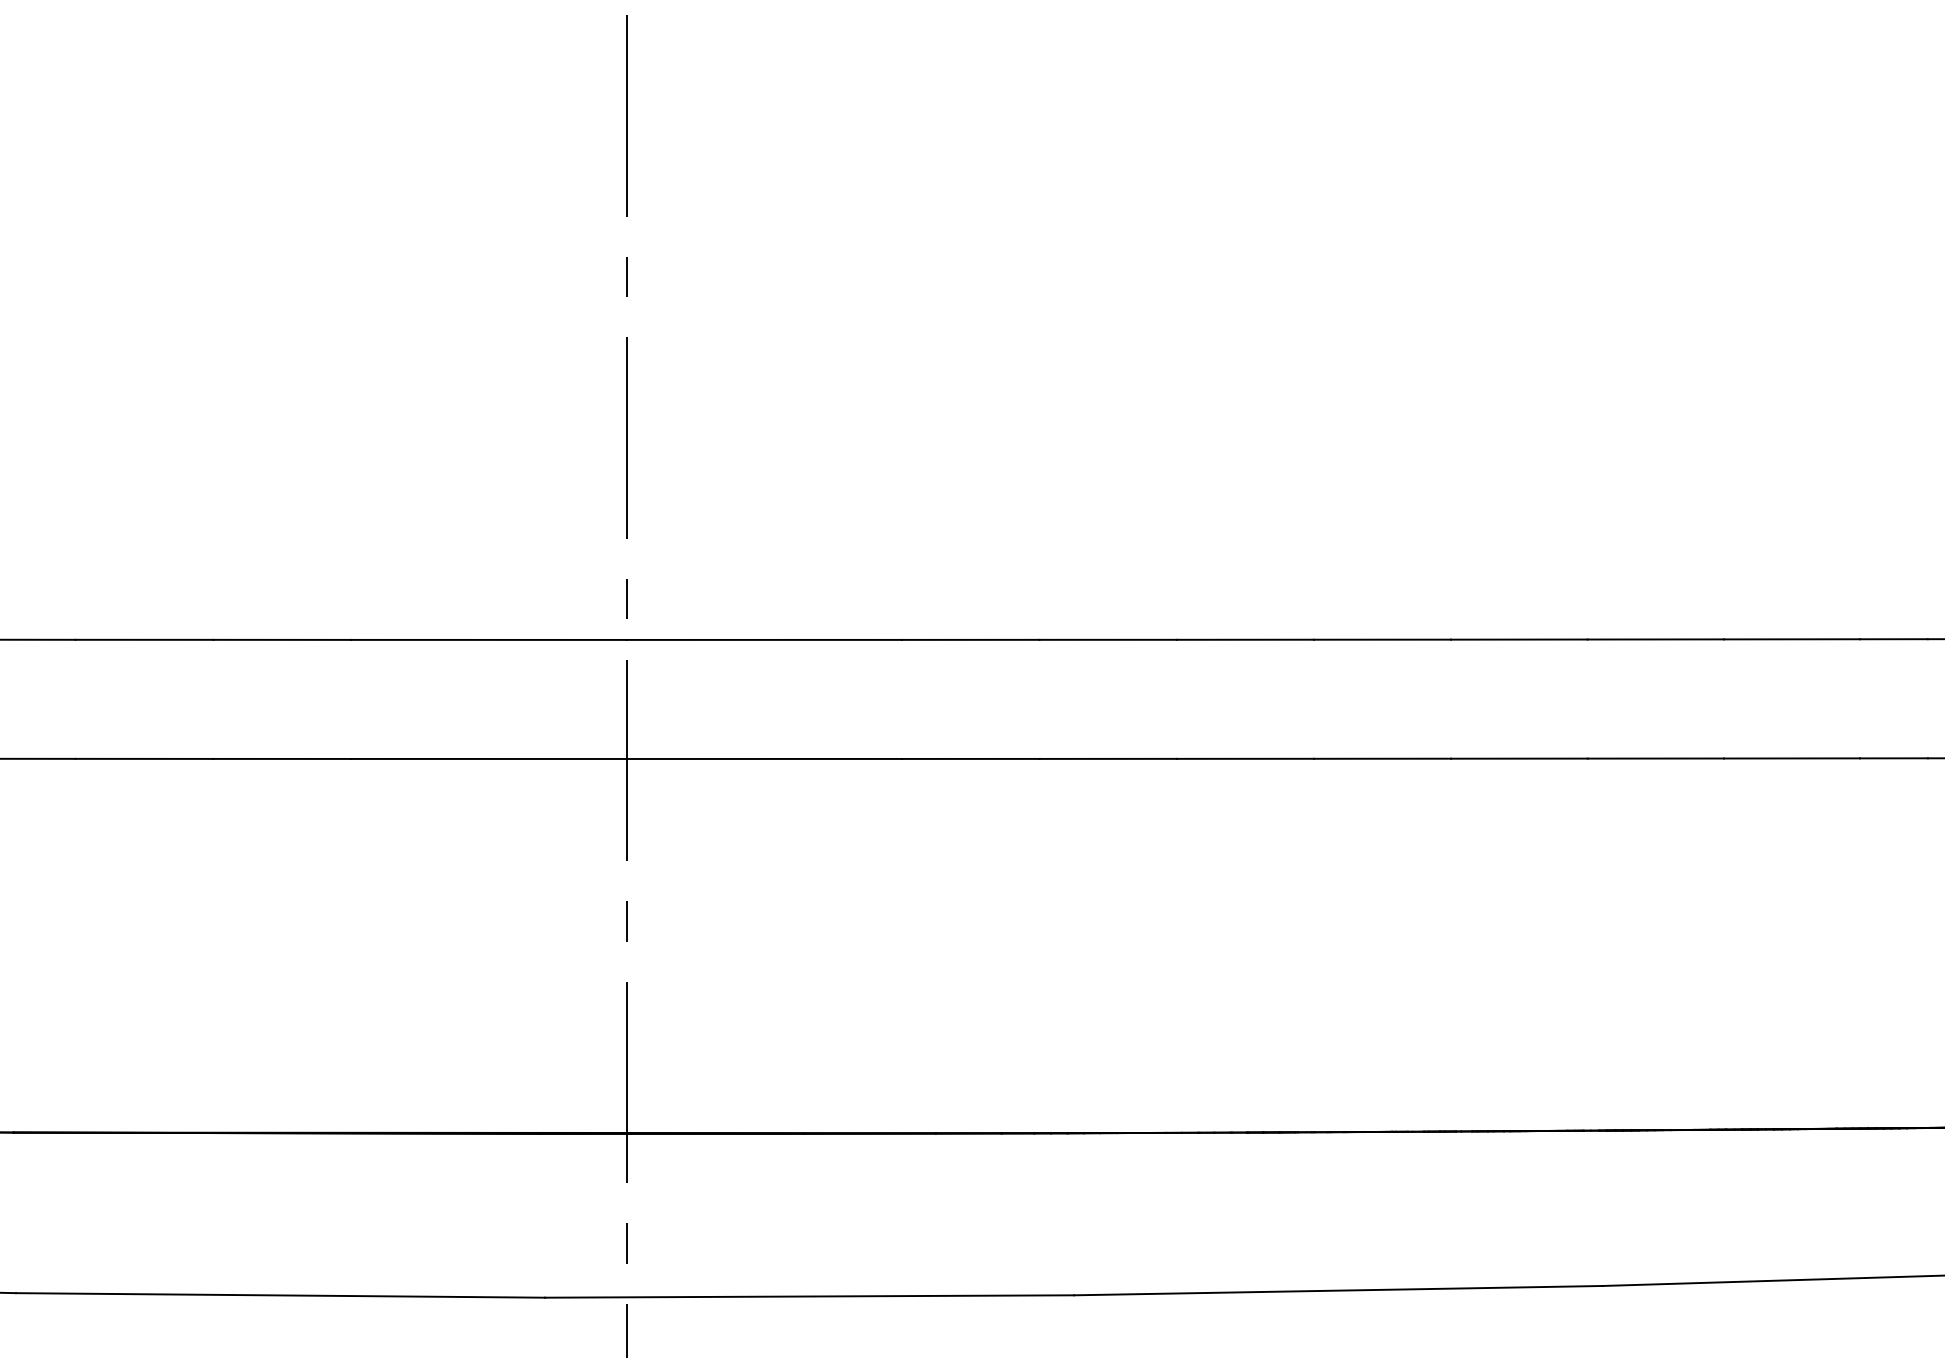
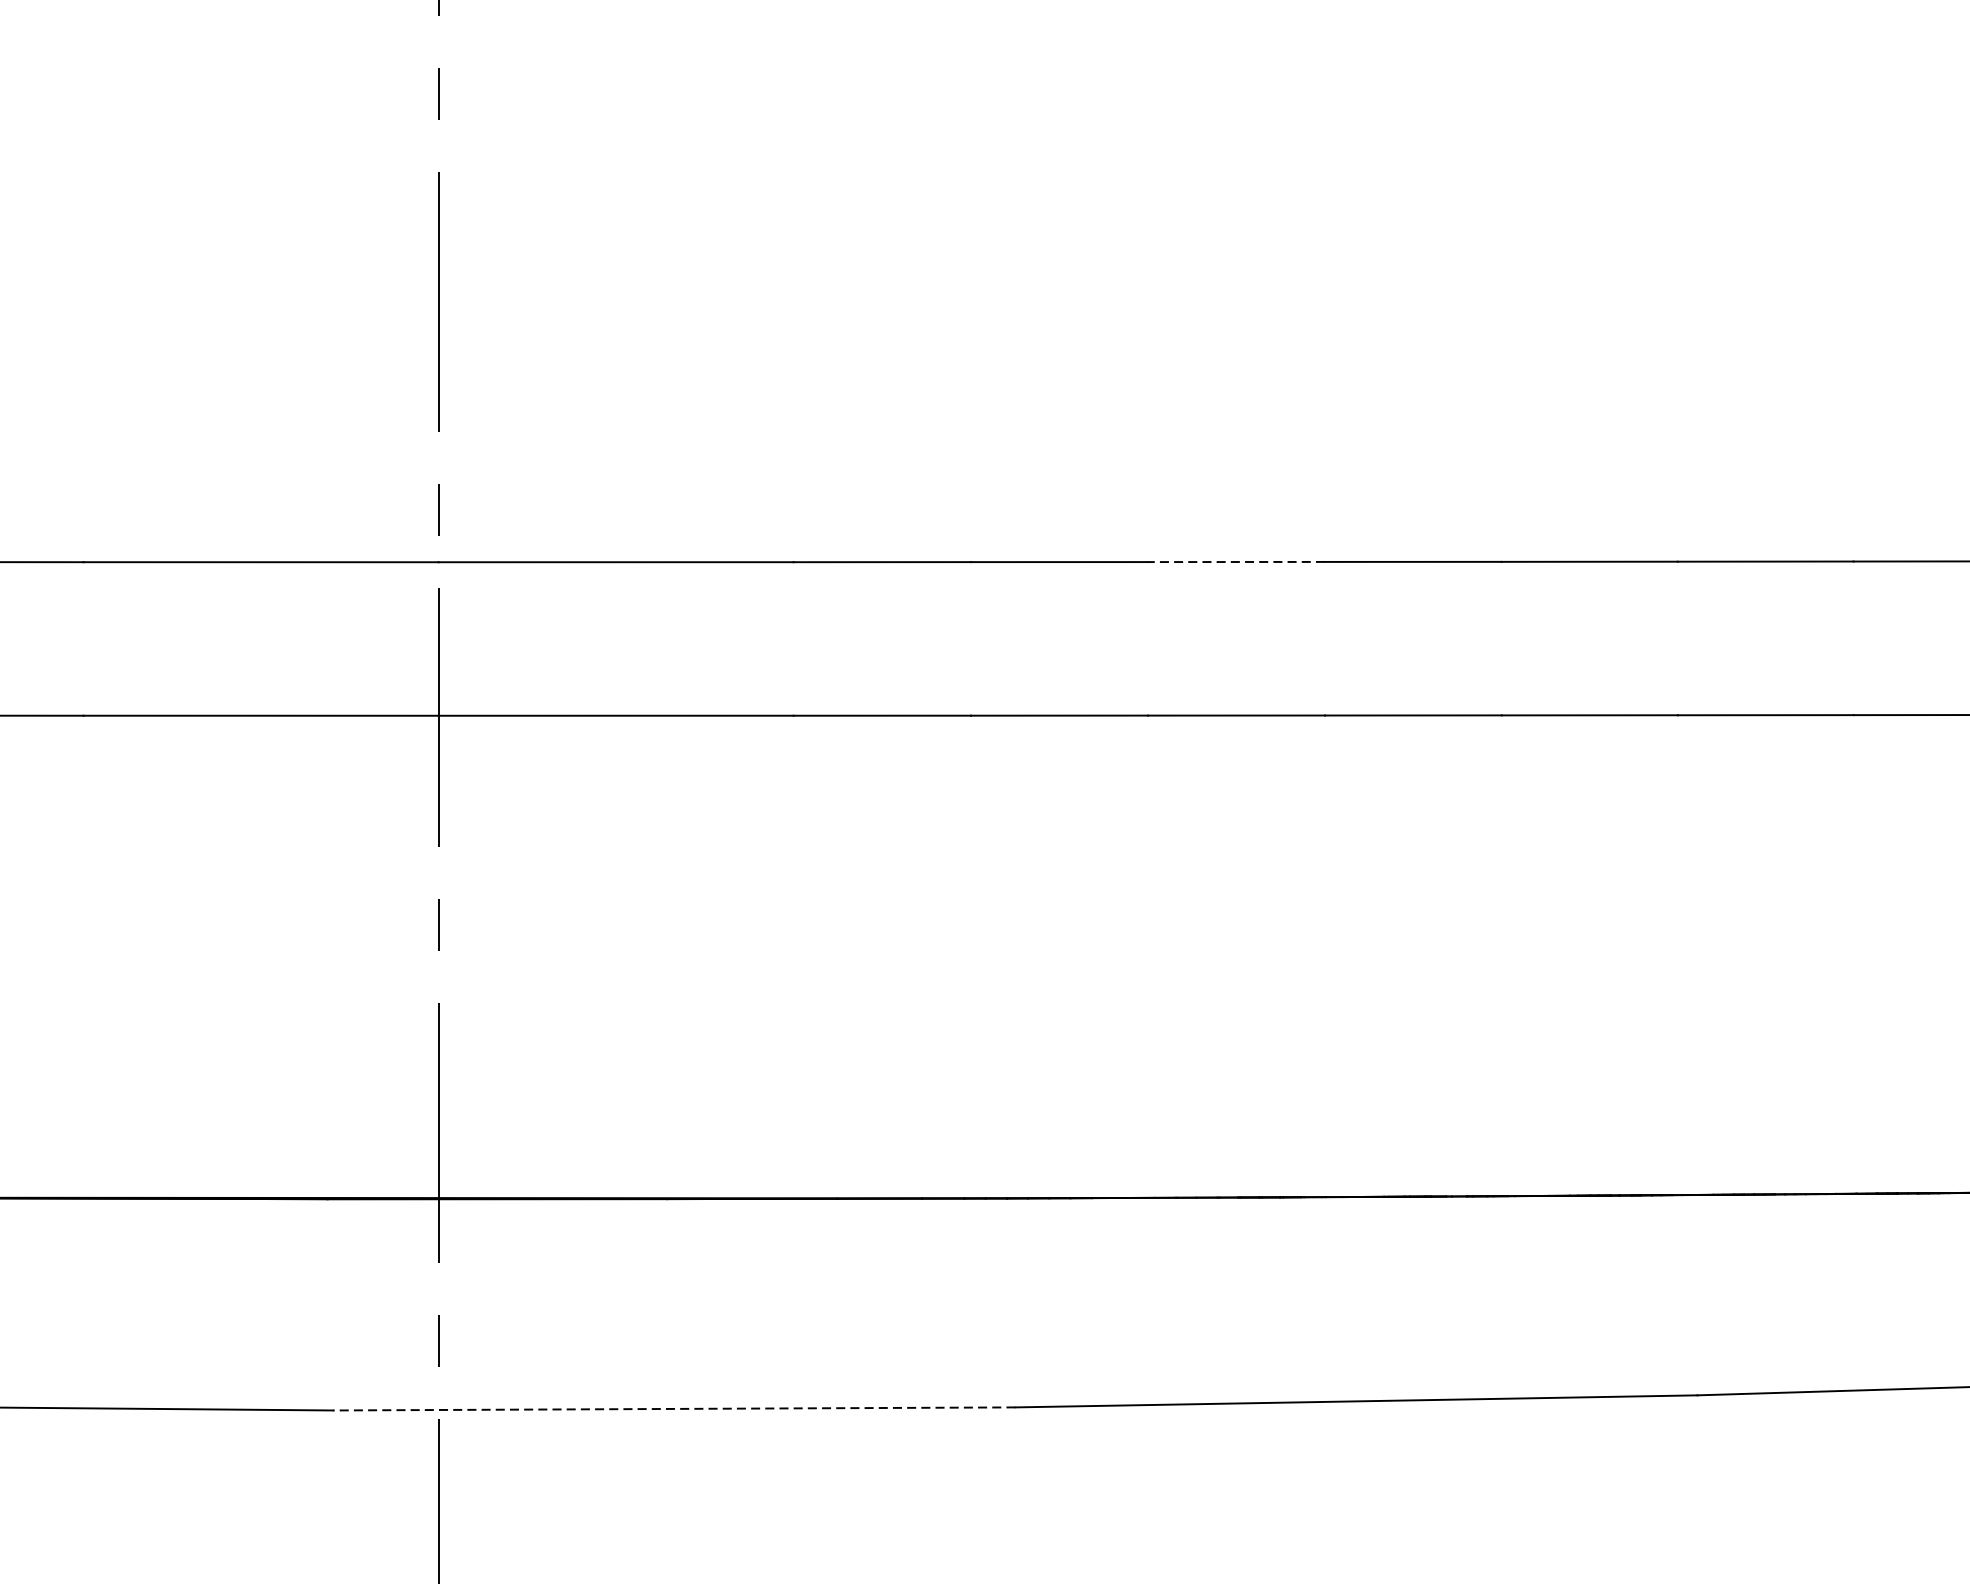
line: (1245, 639) -> (1236, 561), solid -> dashed
line: (809, 1296) -> (674, 1408), solid -> dashed

